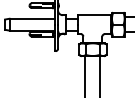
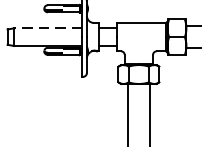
line: (32, 18) -> (48, 27), solid -> dashed

